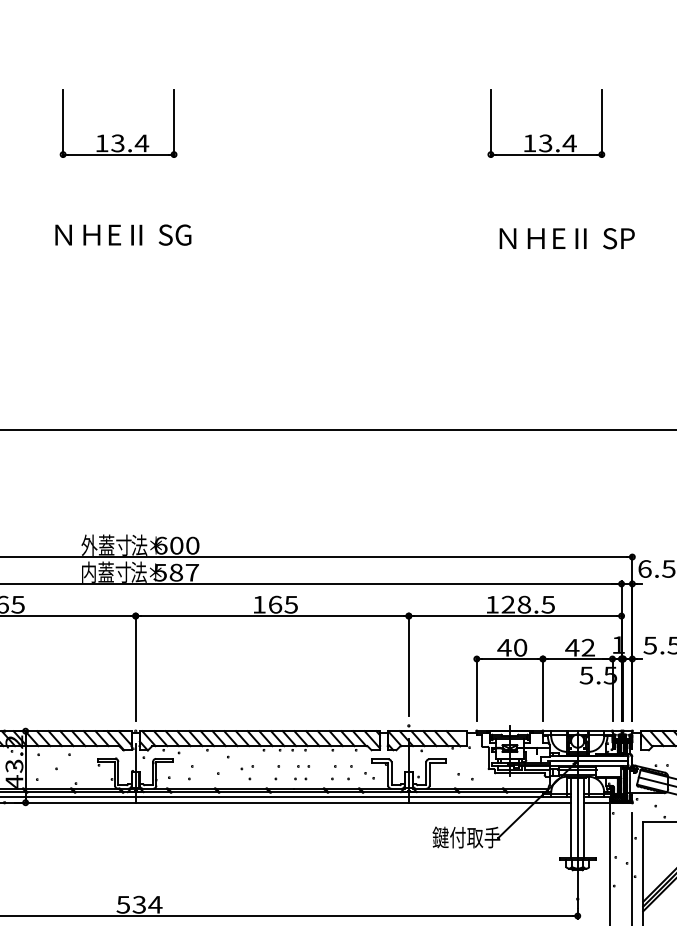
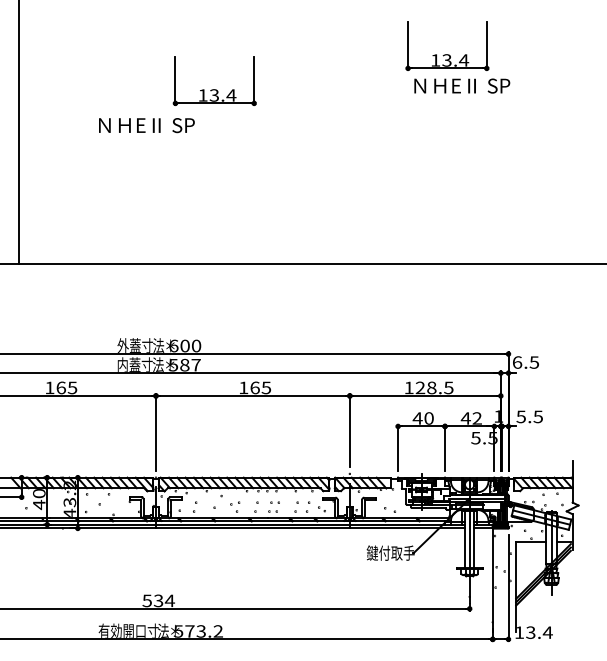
part: (118, 134) -> (214, 89), moved
text: (182, 235) -> (189, 125), ＮＨEⅡ SG -> ＮＨEⅡ SP
text: (567, 237) -> (462, 85), moved

